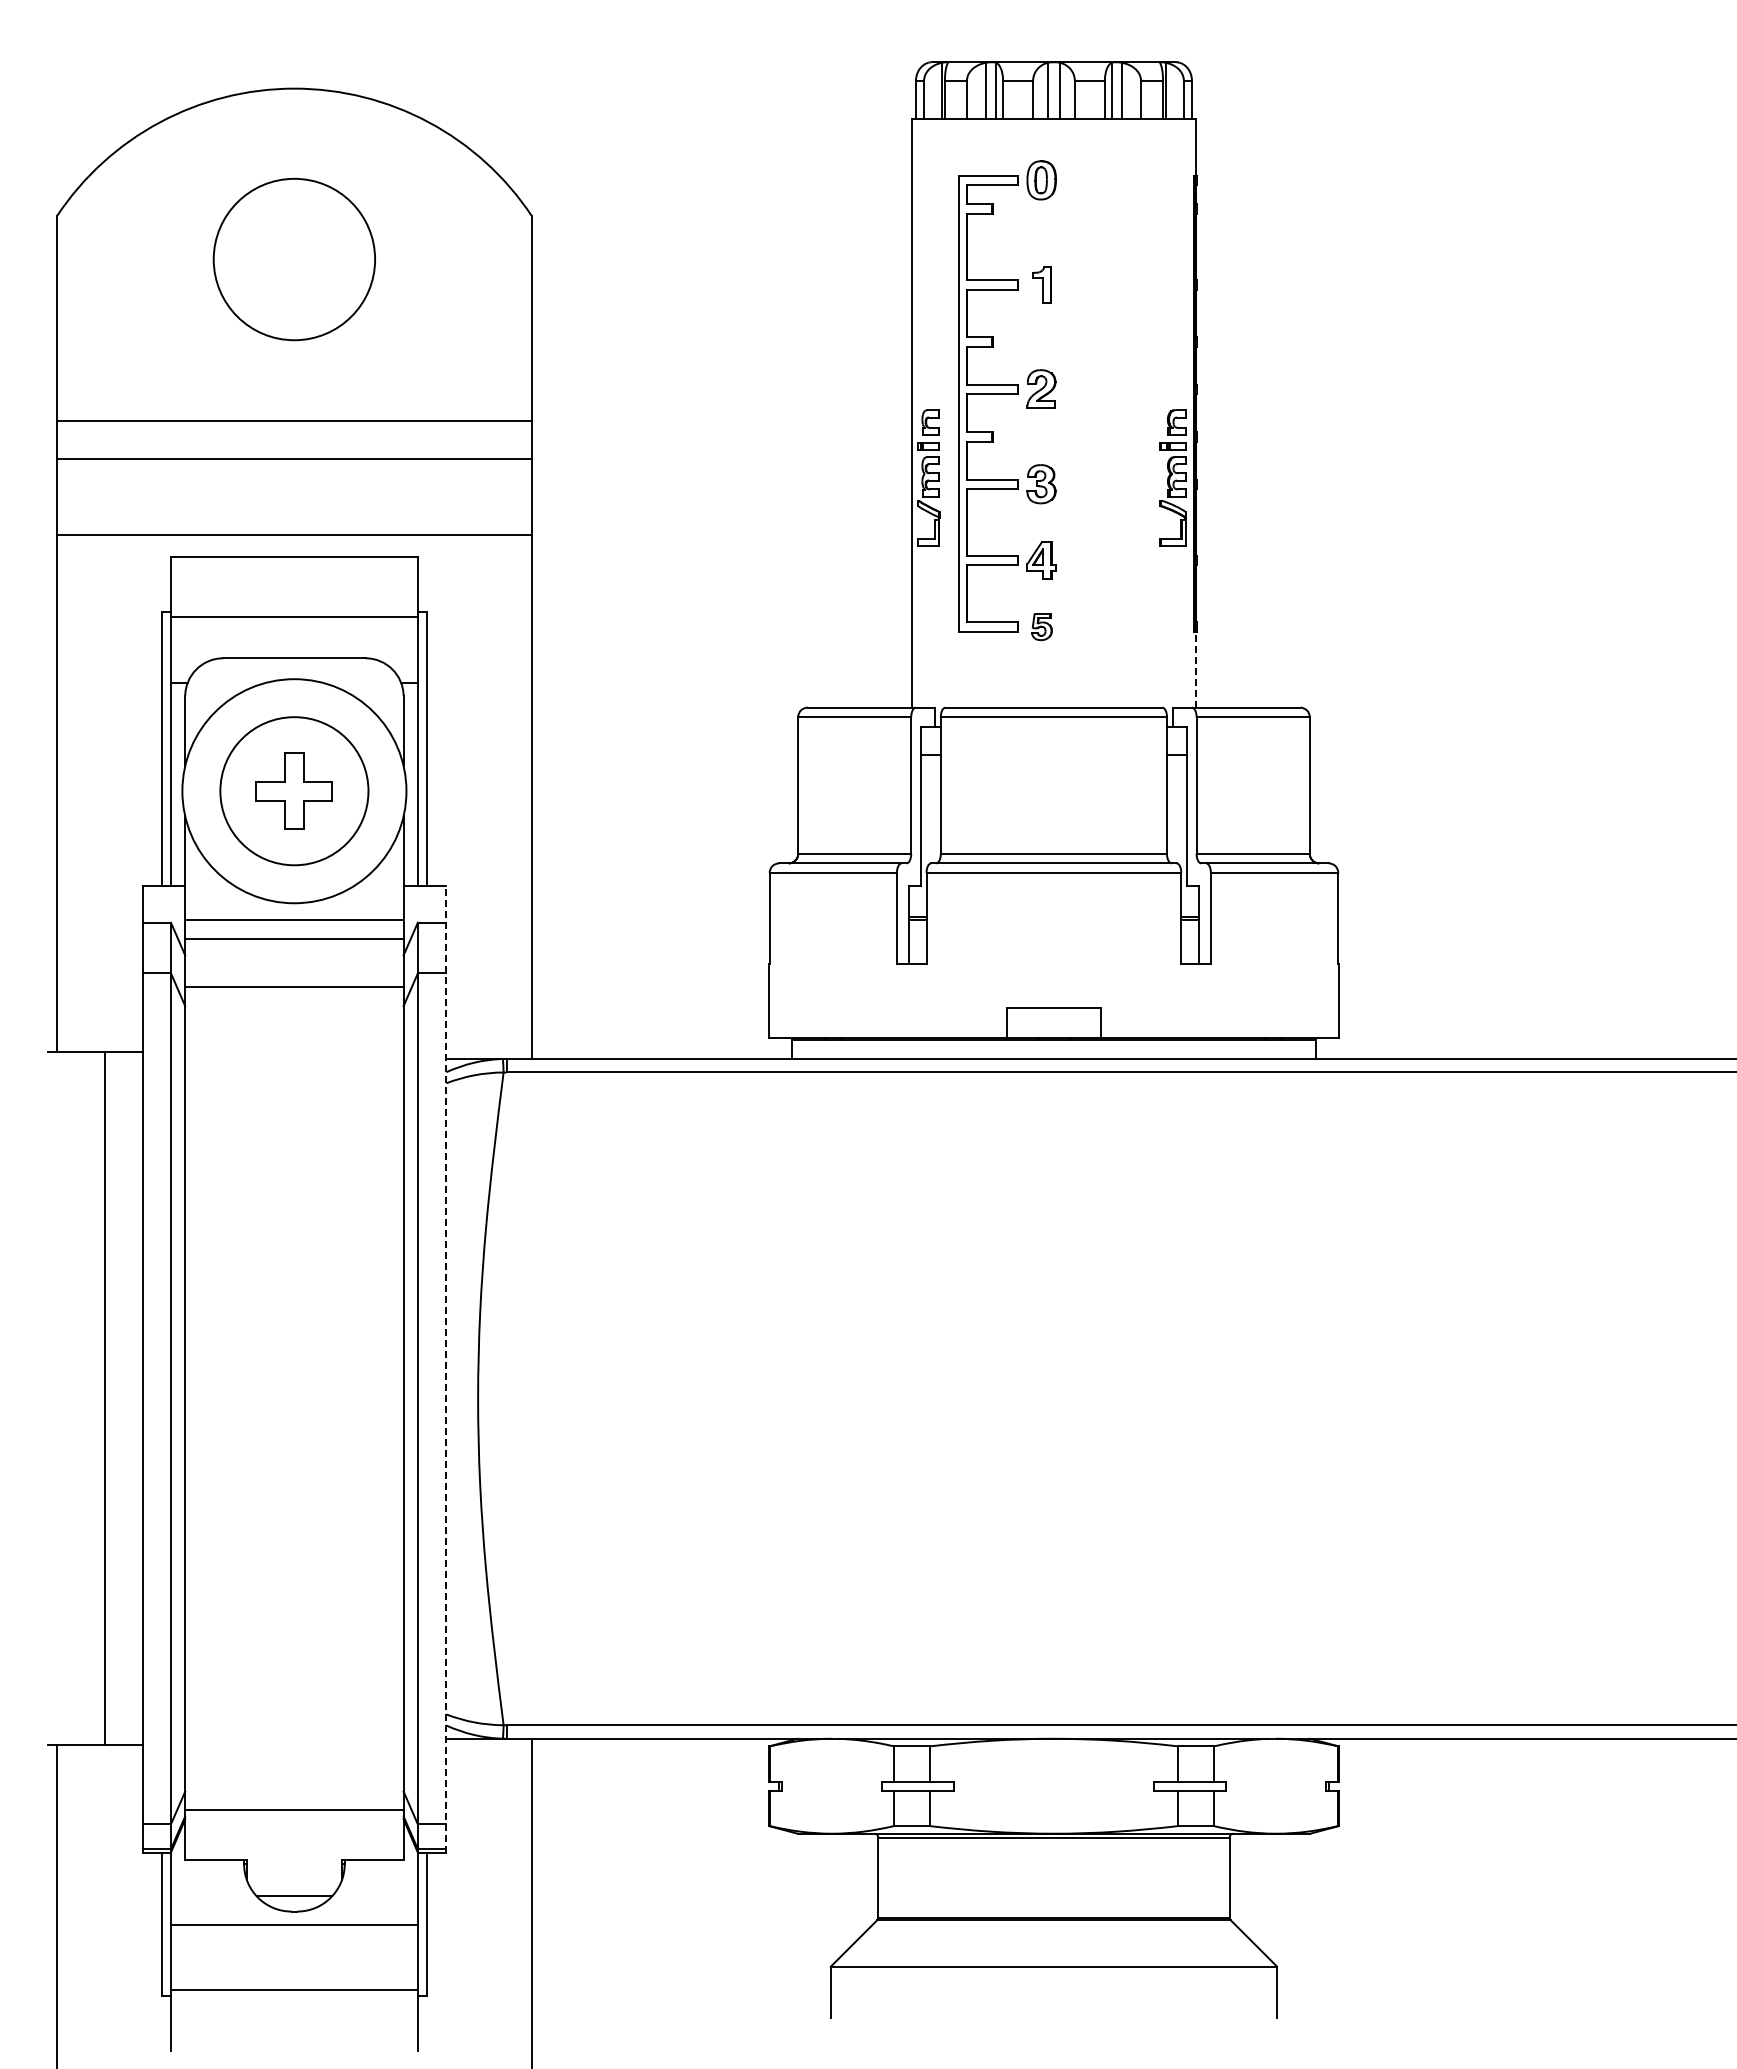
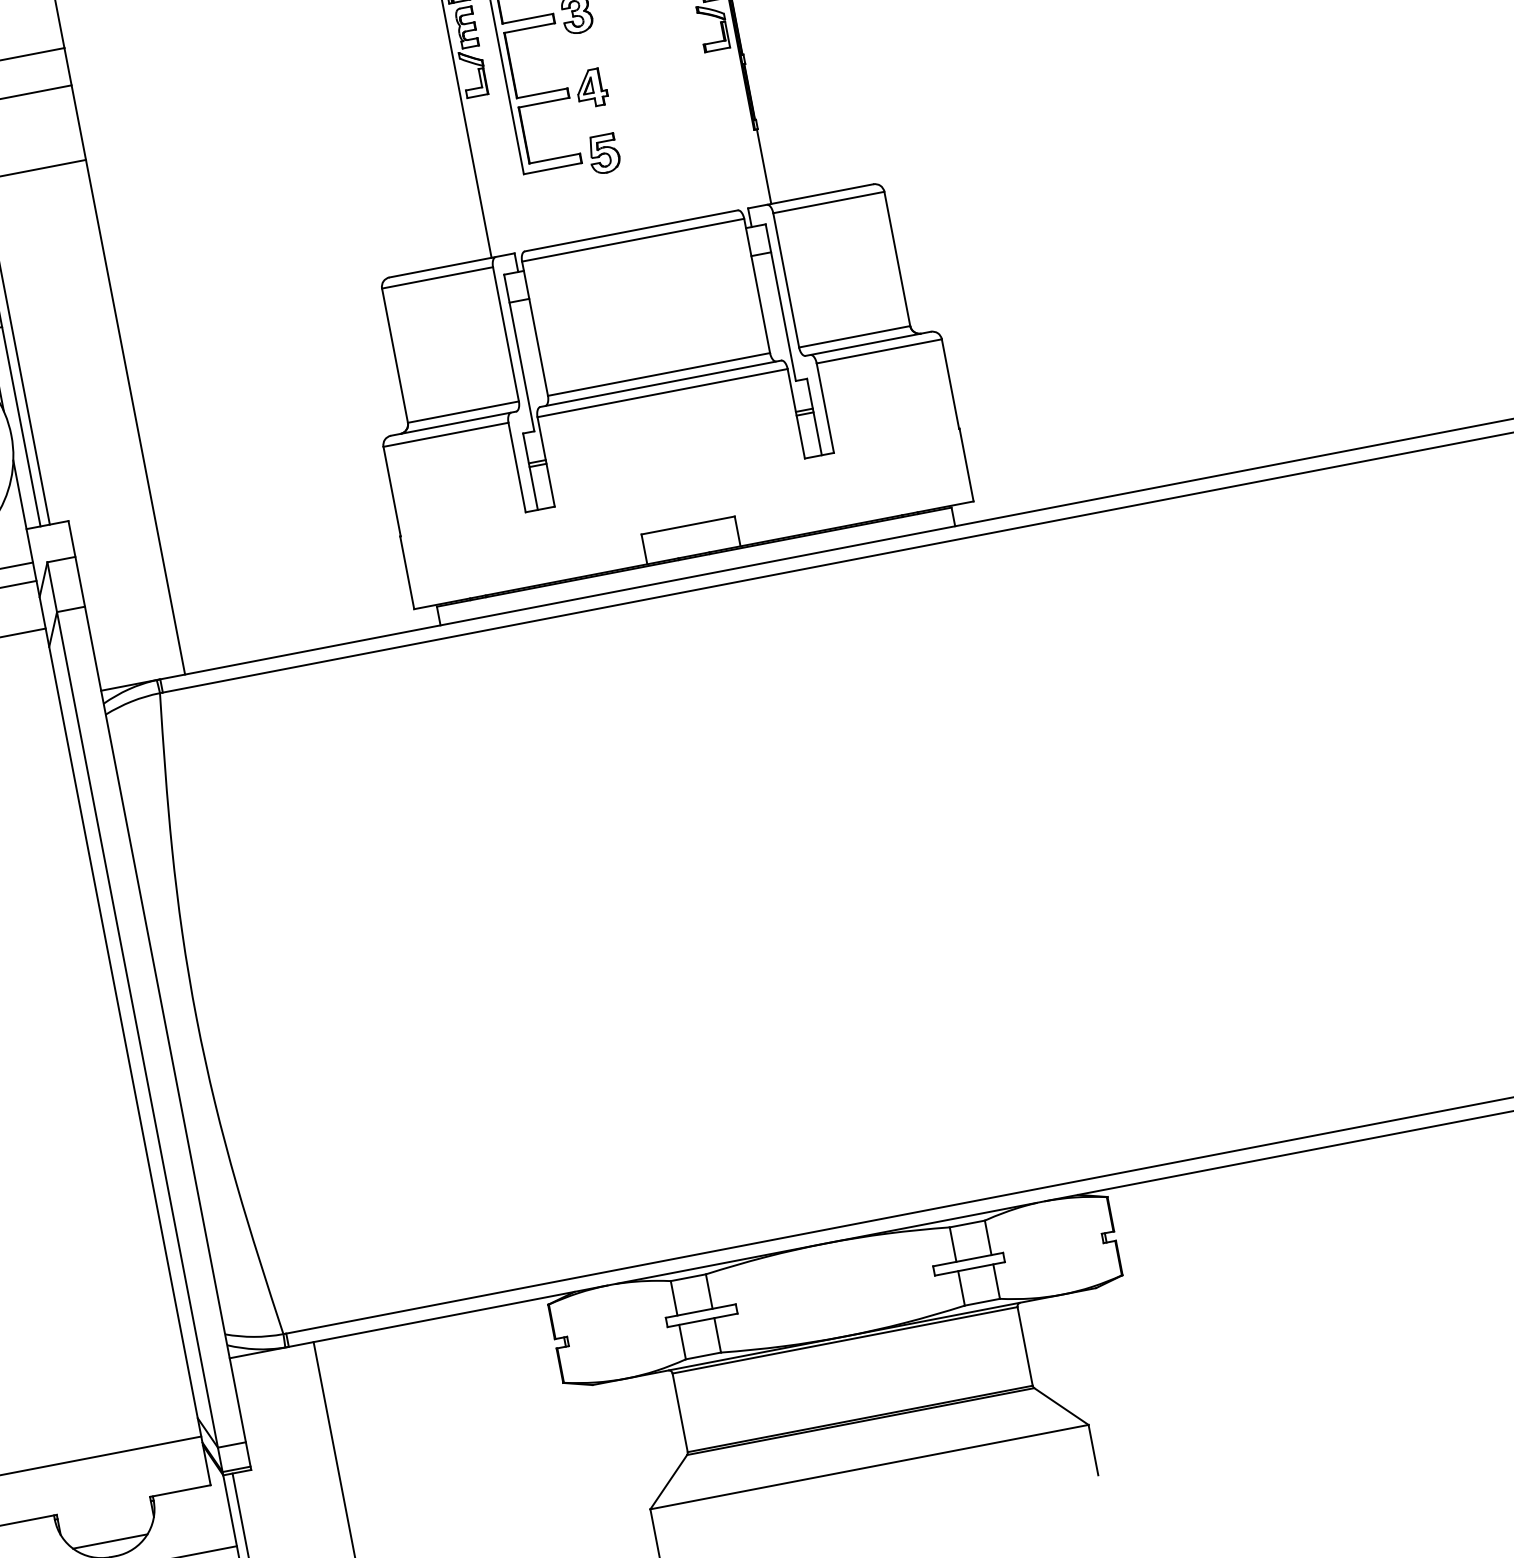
part: (1041, 626) -> (603, 153), size x1.43
line: (1196, 669) -> (764, 166), dashed -> solid
line: (446, 1368) -> (159, 994), dashed -> solid

